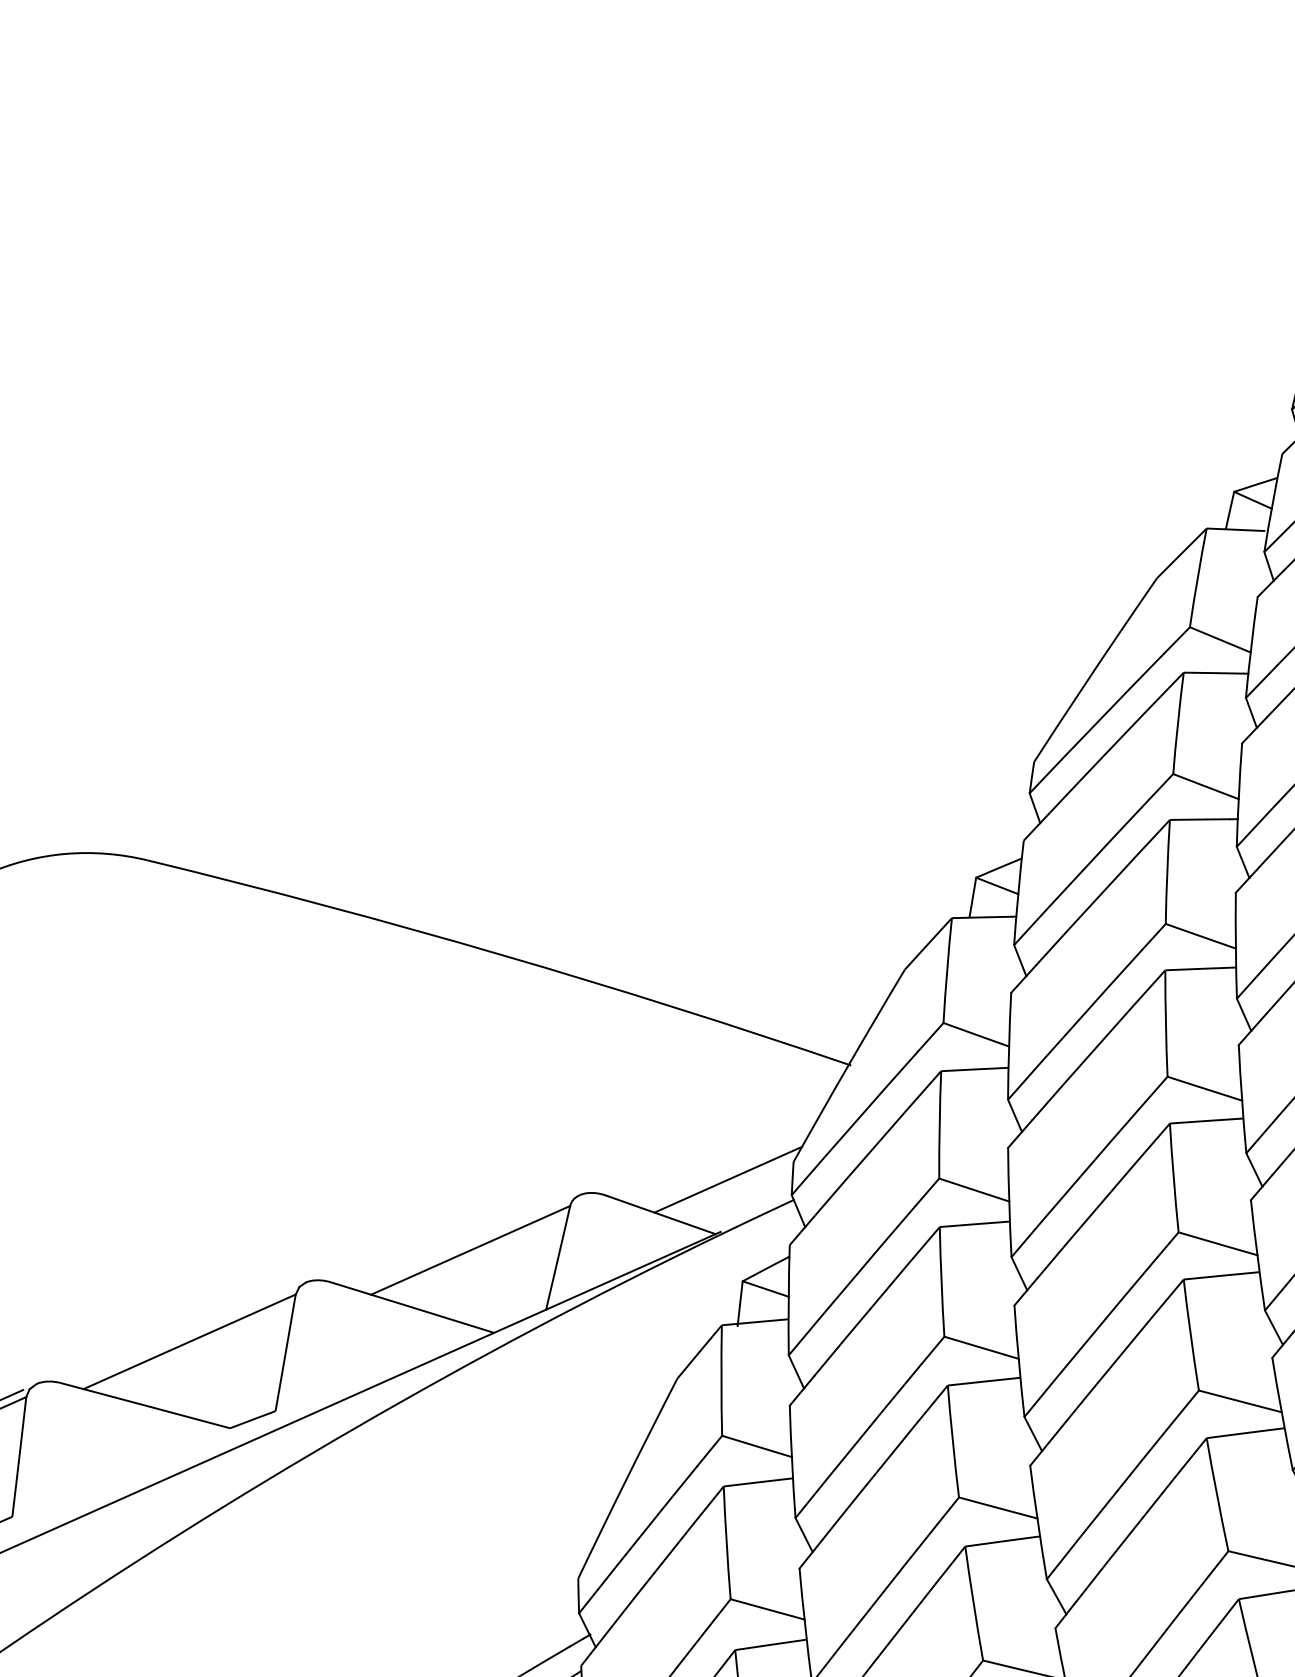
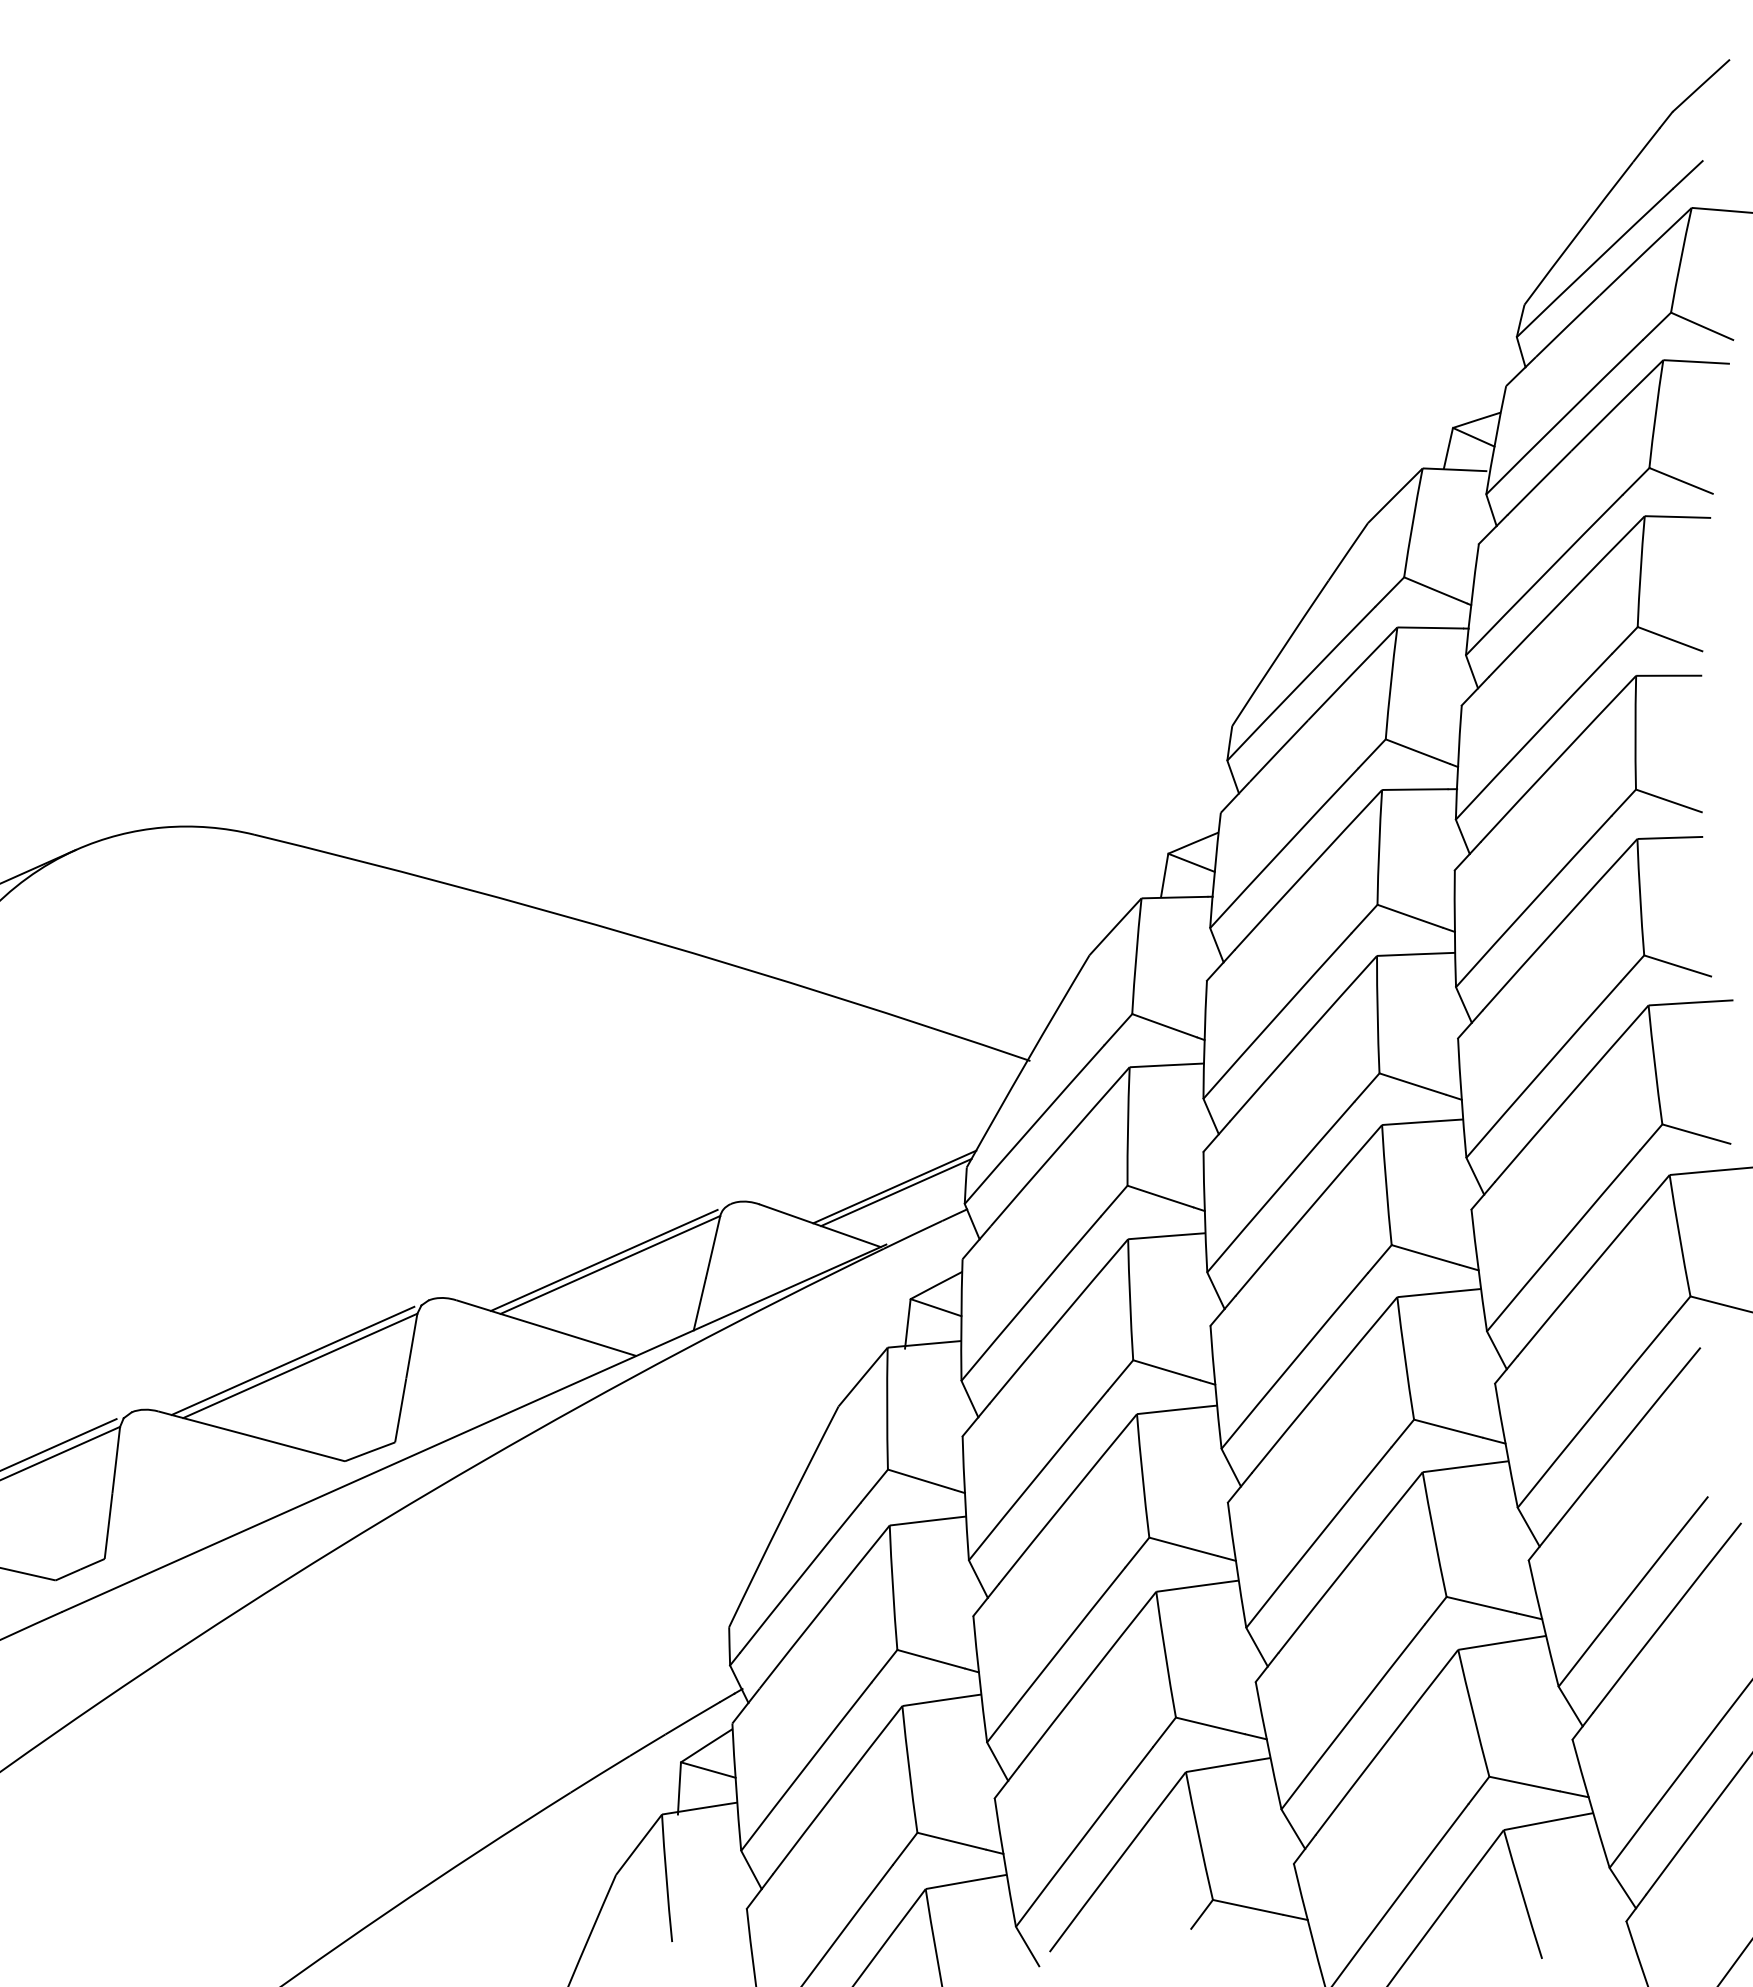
line: (729, 1184) -> (896, 1192), added
line: (465, 1245) -> (604, 1259), added
line: (182, 1336) -> (292, 1360), added

